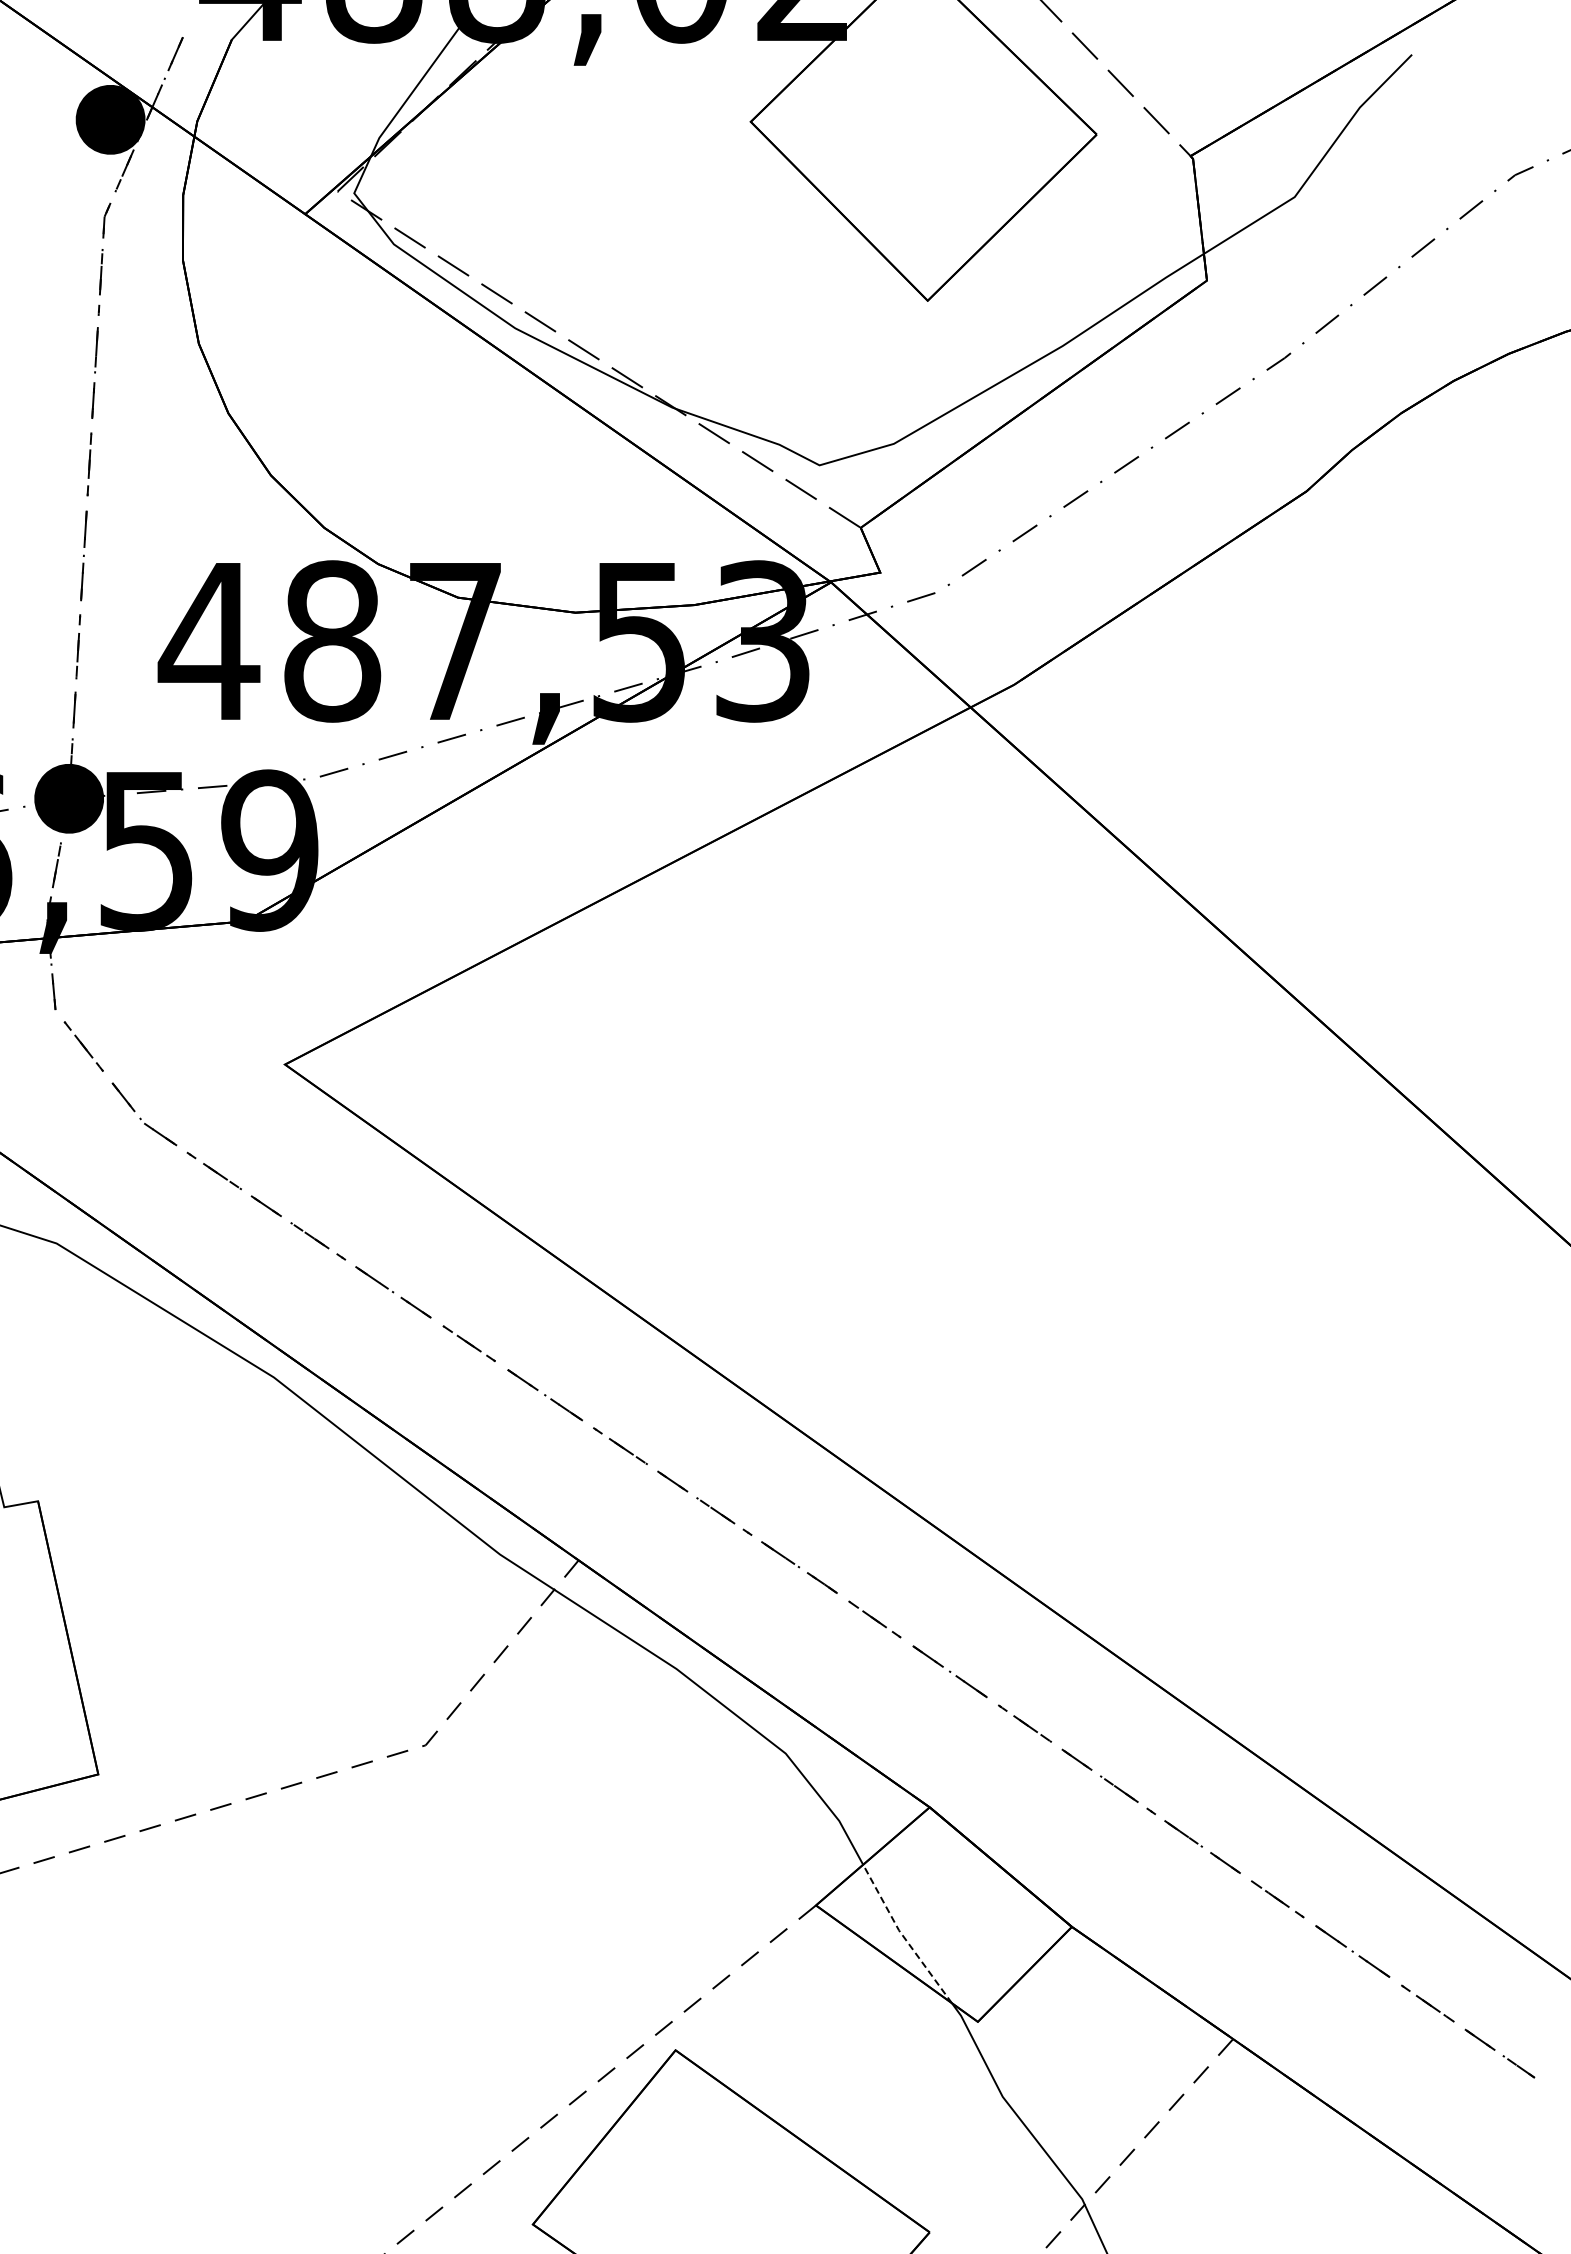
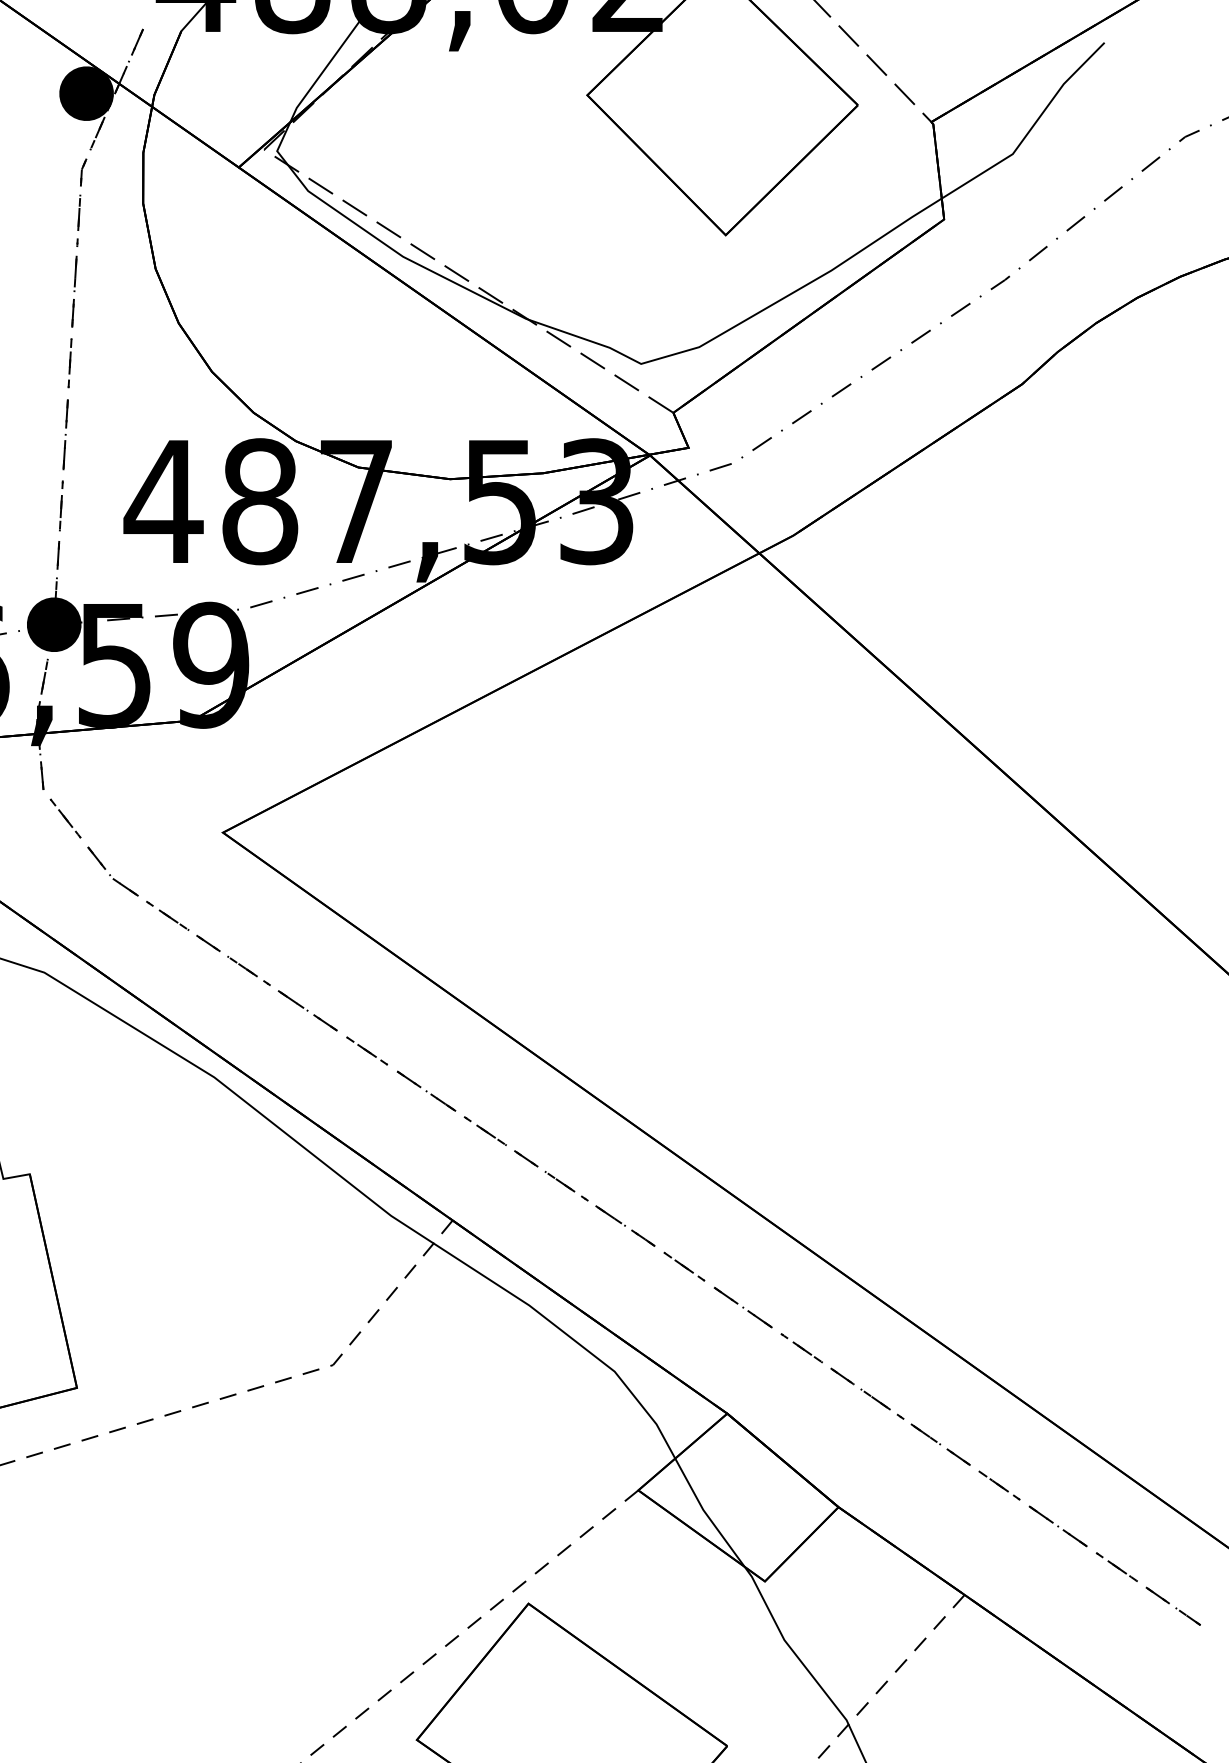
line: (903, 1936) -> (706, 1514), dashed -> solid

